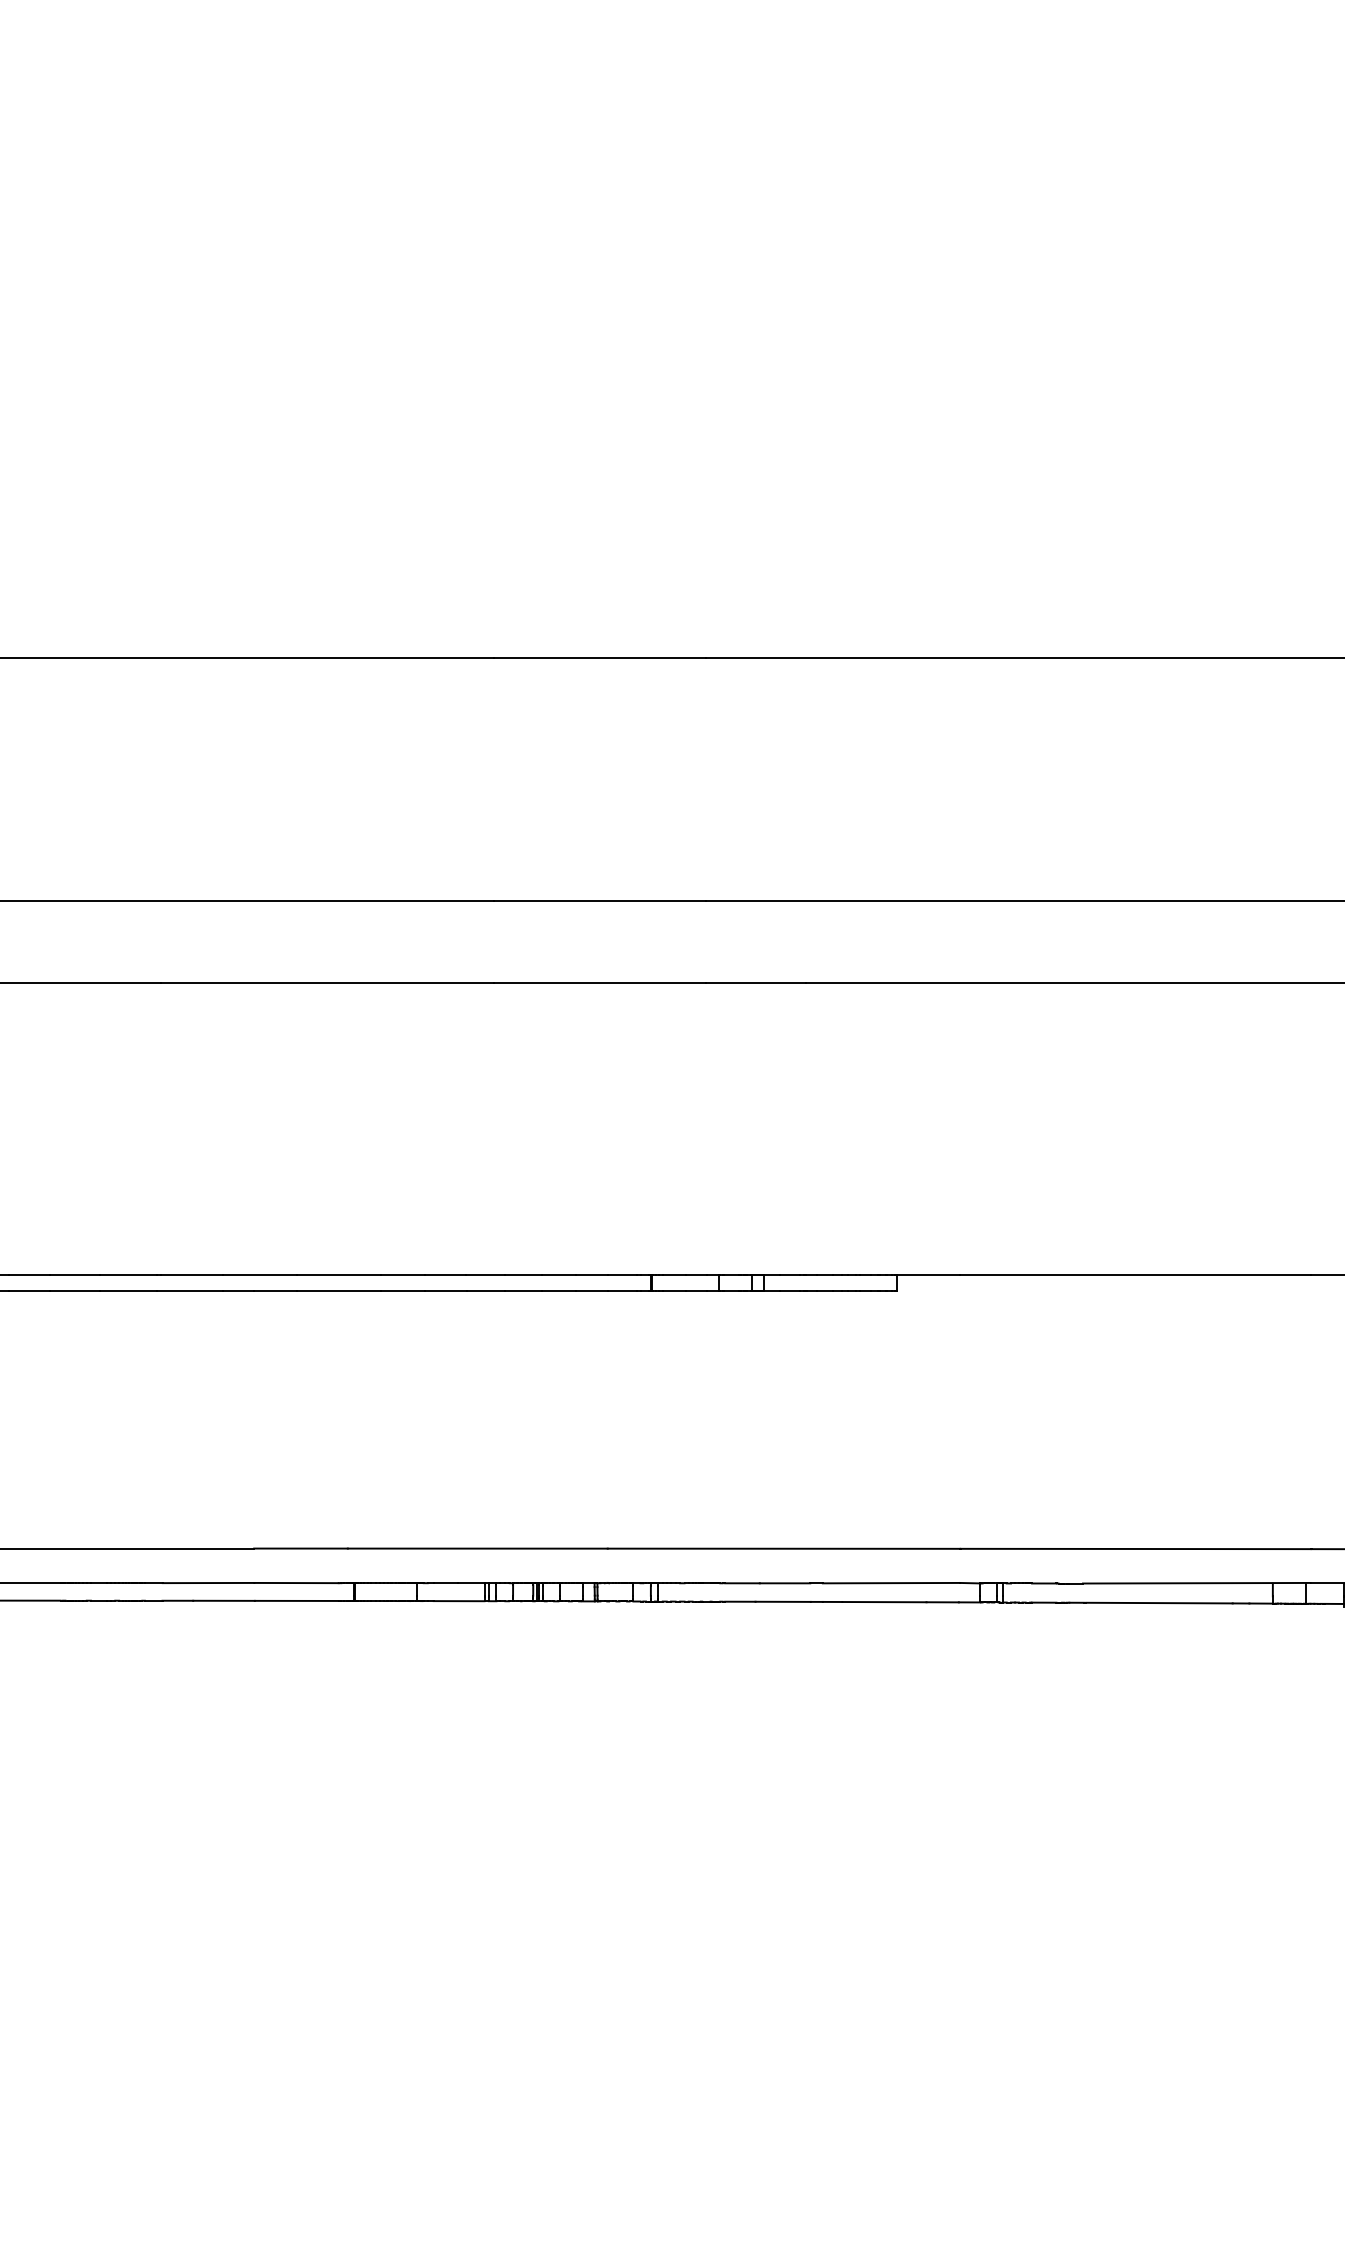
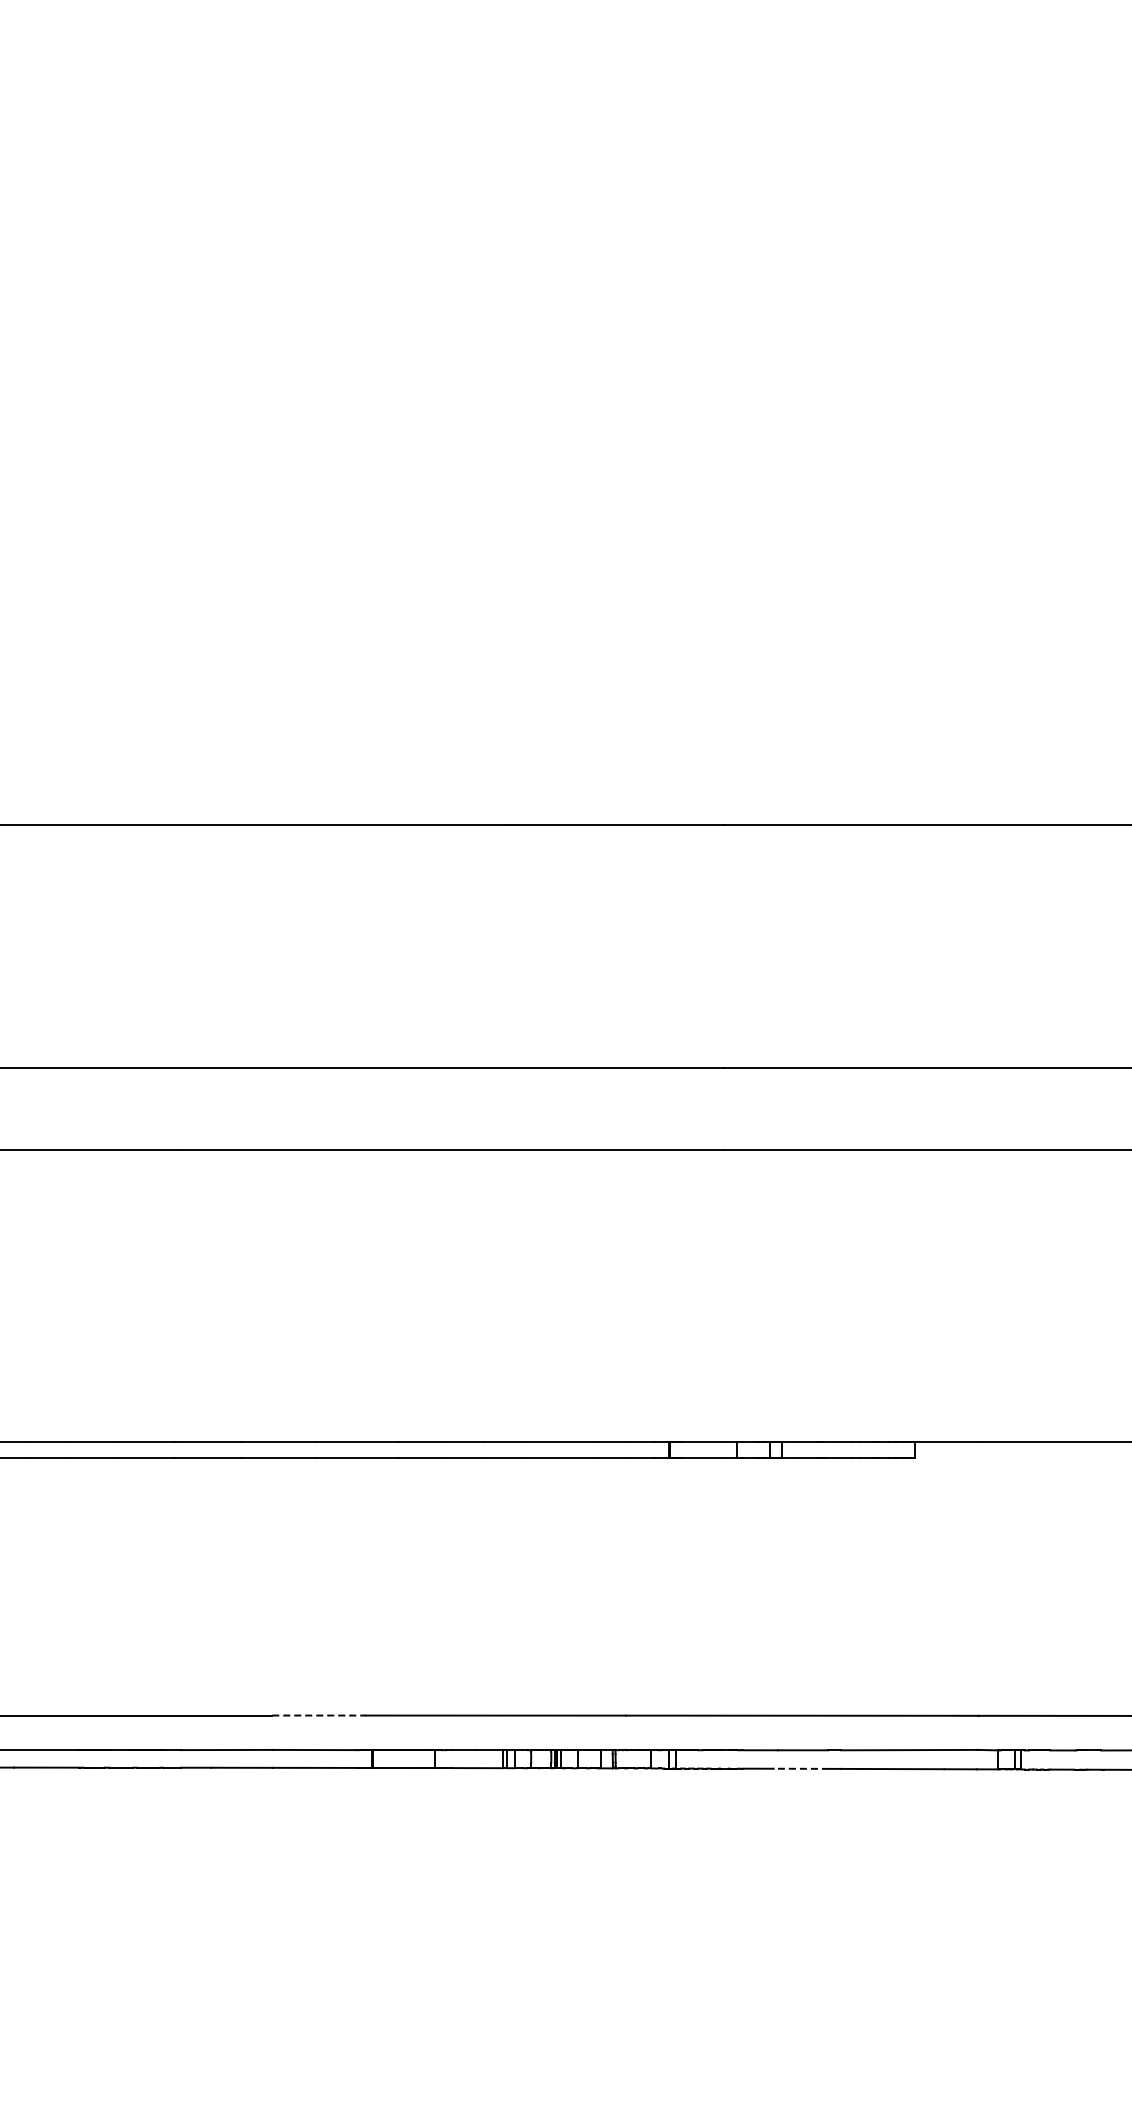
line: (301, 1548) -> (319, 1715), solid -> dashed
line: (783, 1601) -> (801, 1768), solid -> dashed

